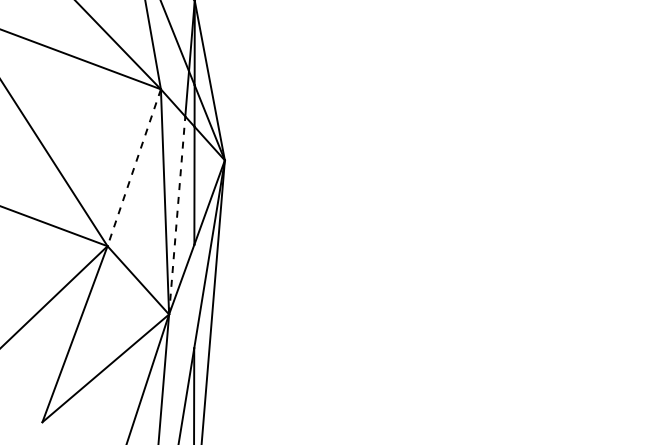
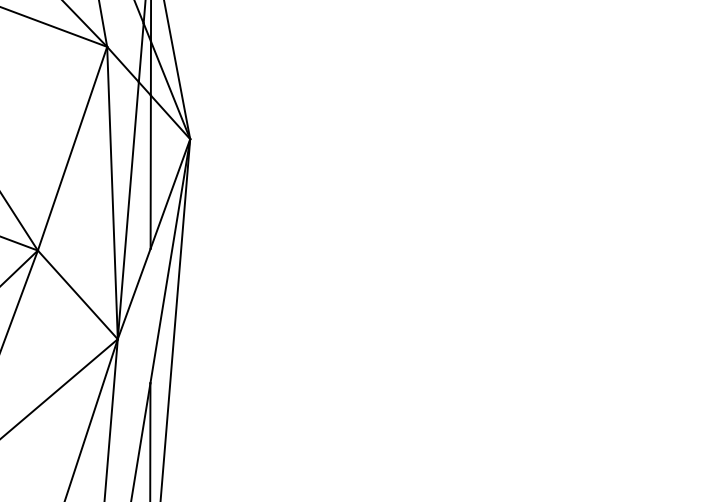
line: (134, 167) -> (72, 148), dashed -> solid
line: (177, 214) -> (128, 209), dashed -> solid

